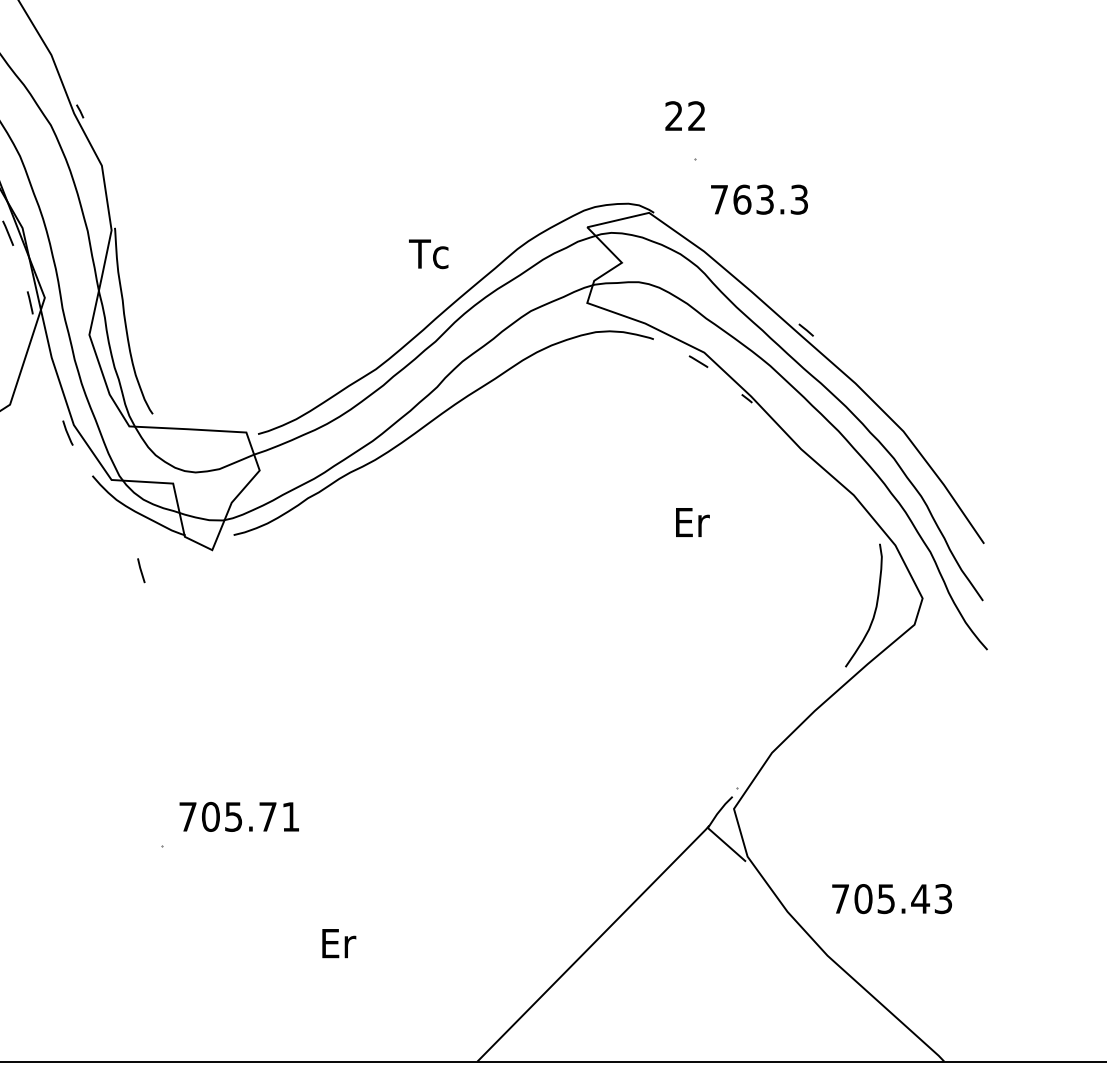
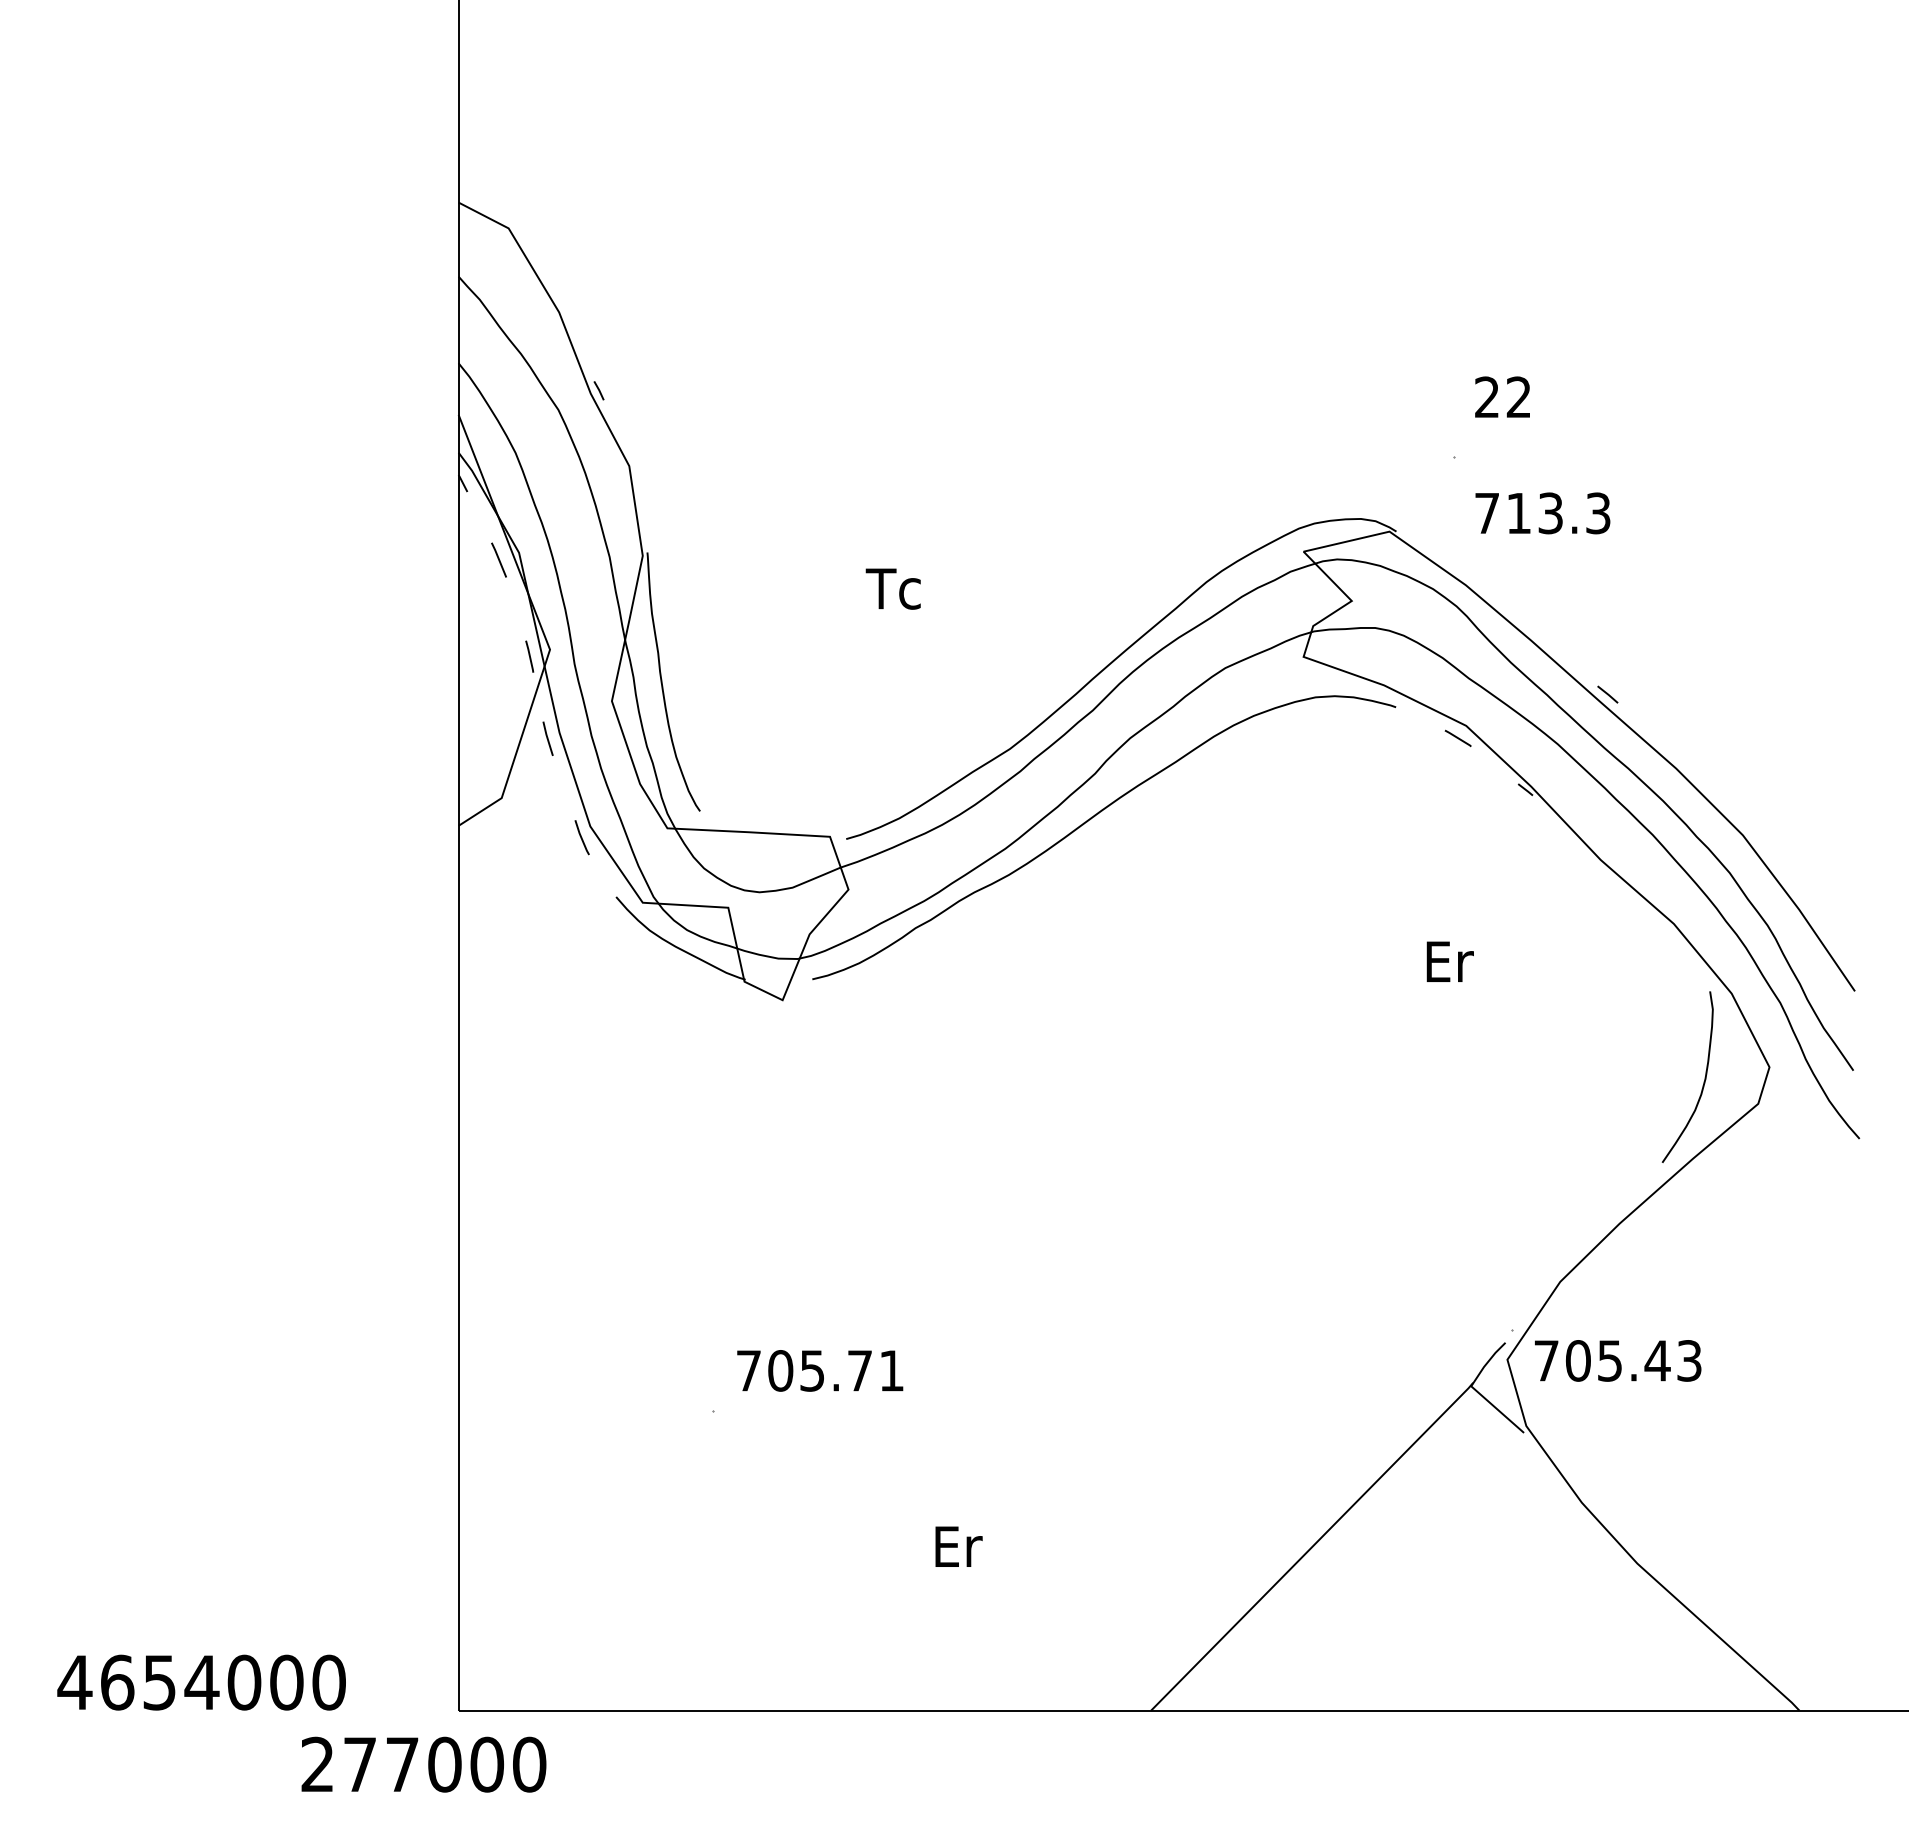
text: (685, 115) -> (1502, 396), moved
text: (741, 199) -> (1518, 513), 763.3 -> 713.3
text: (428, 253) -> (892, 588), moved
line: (140, 570) -> (547, 738), moved
text: (892, 898) -> (1618, 1360), moved

